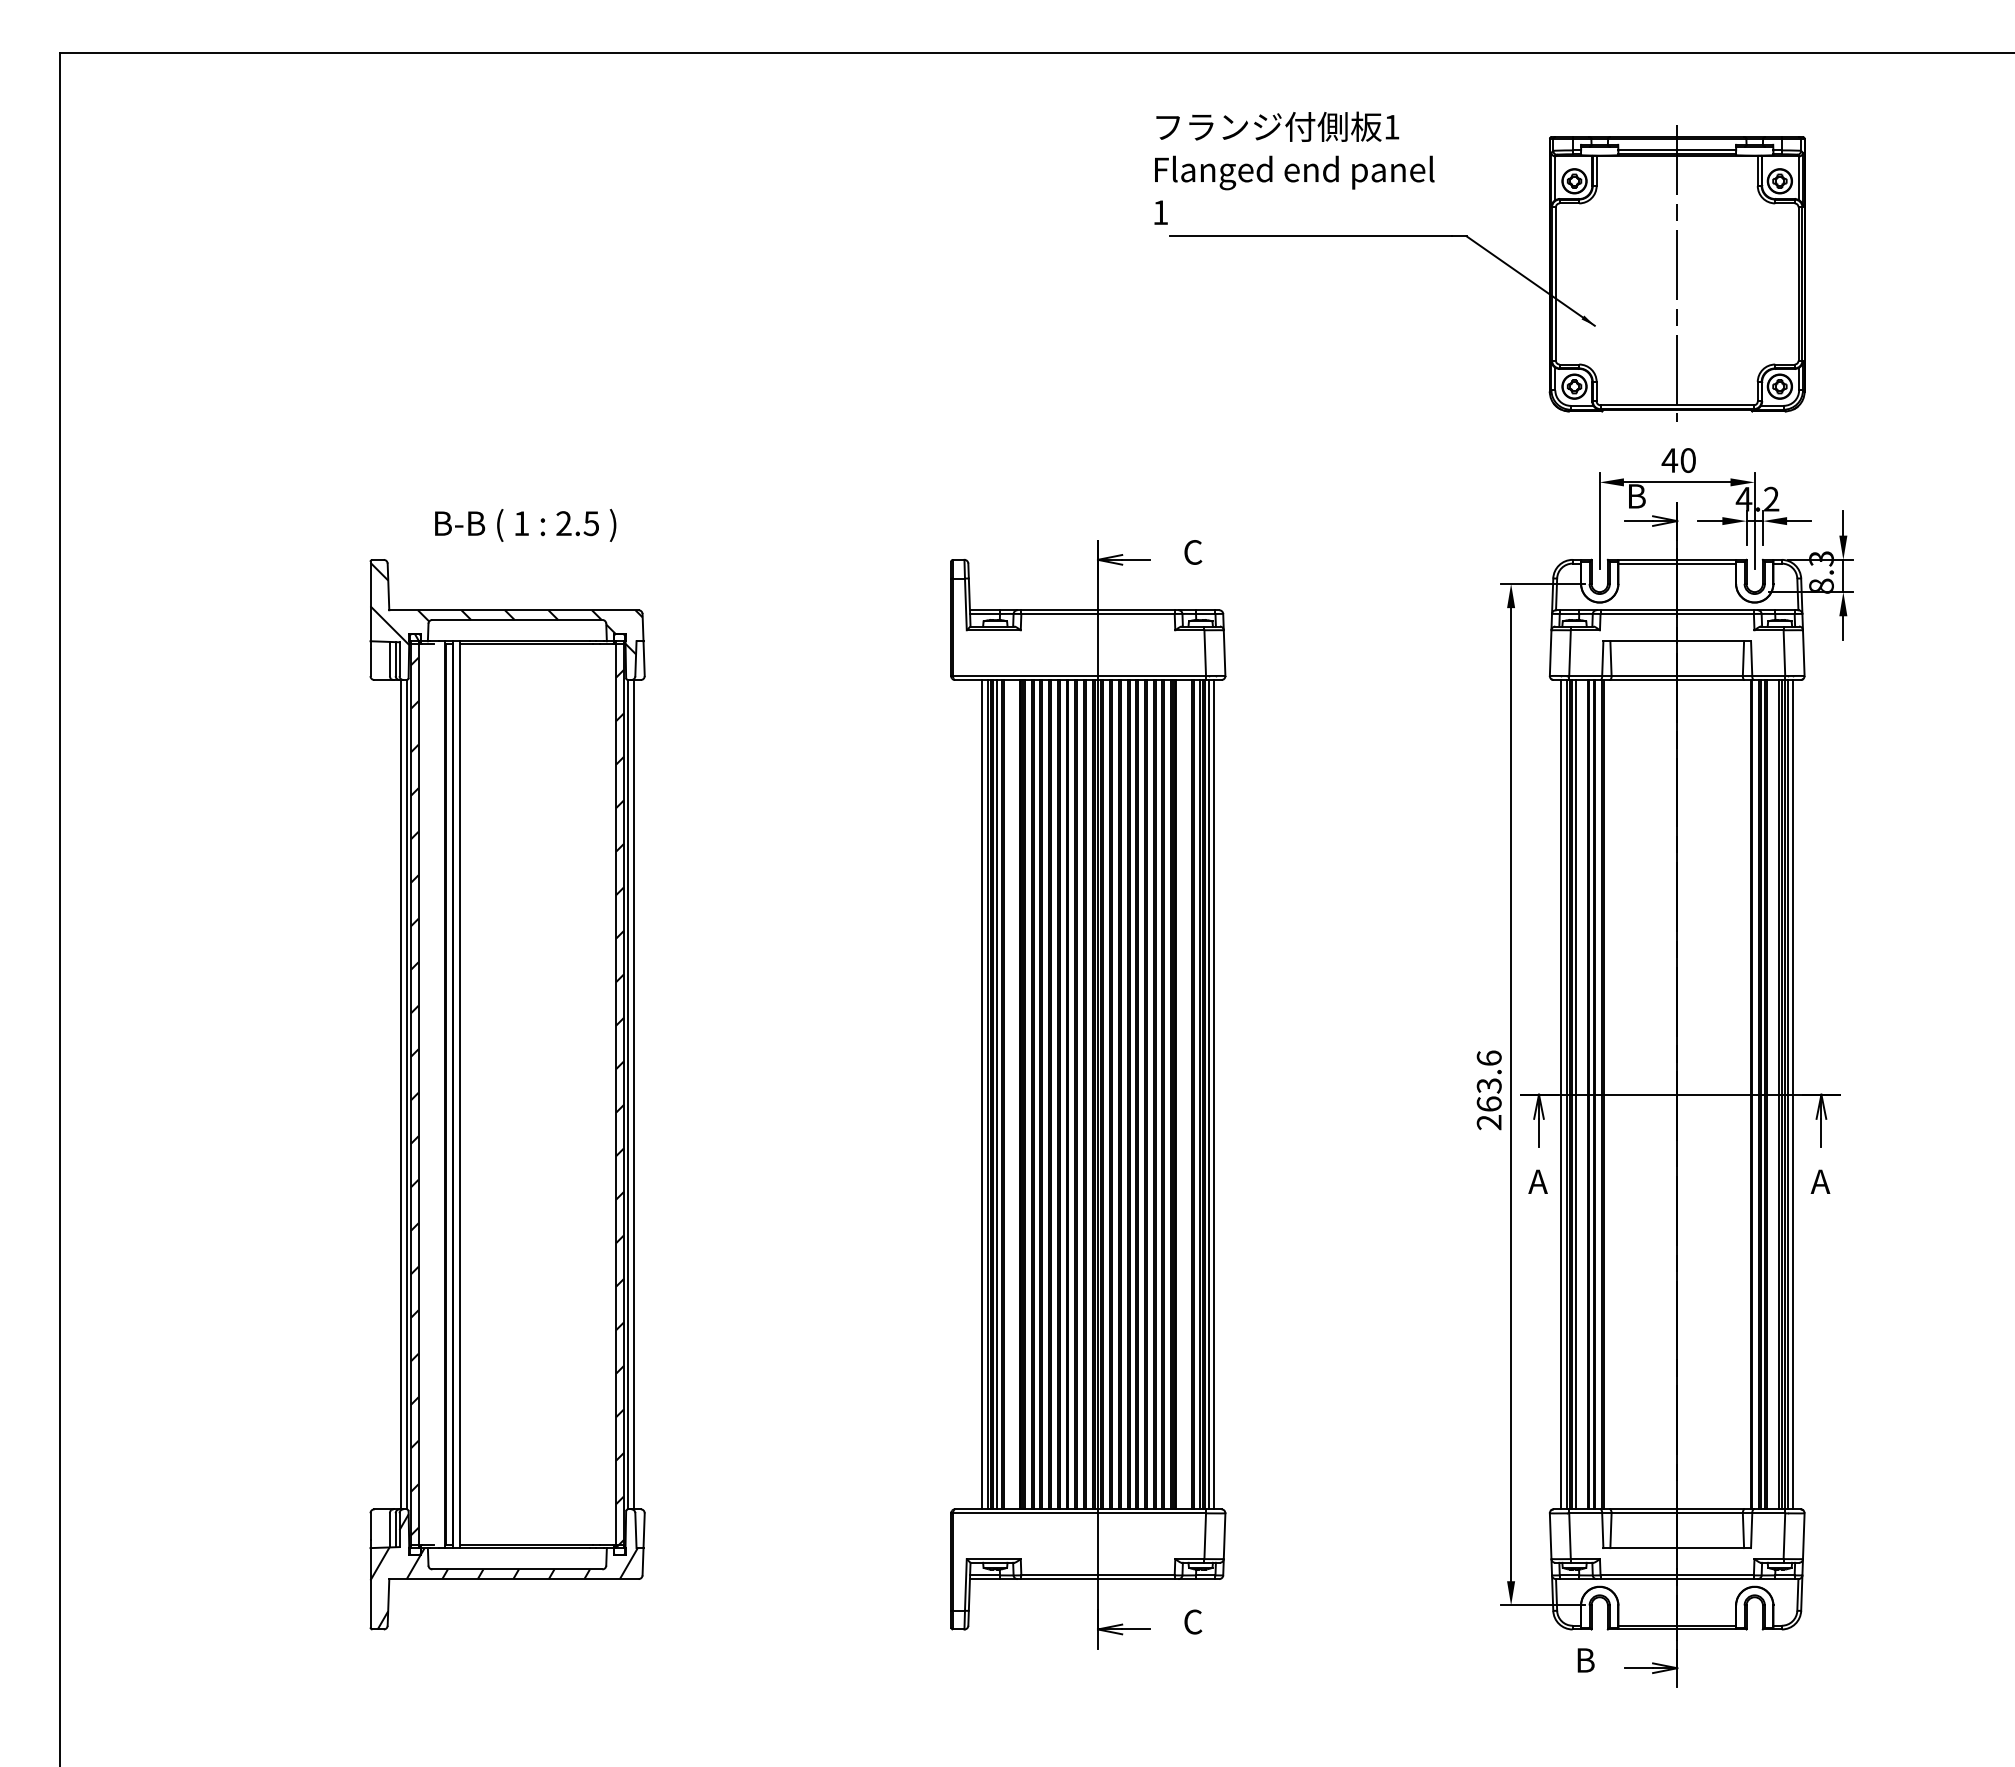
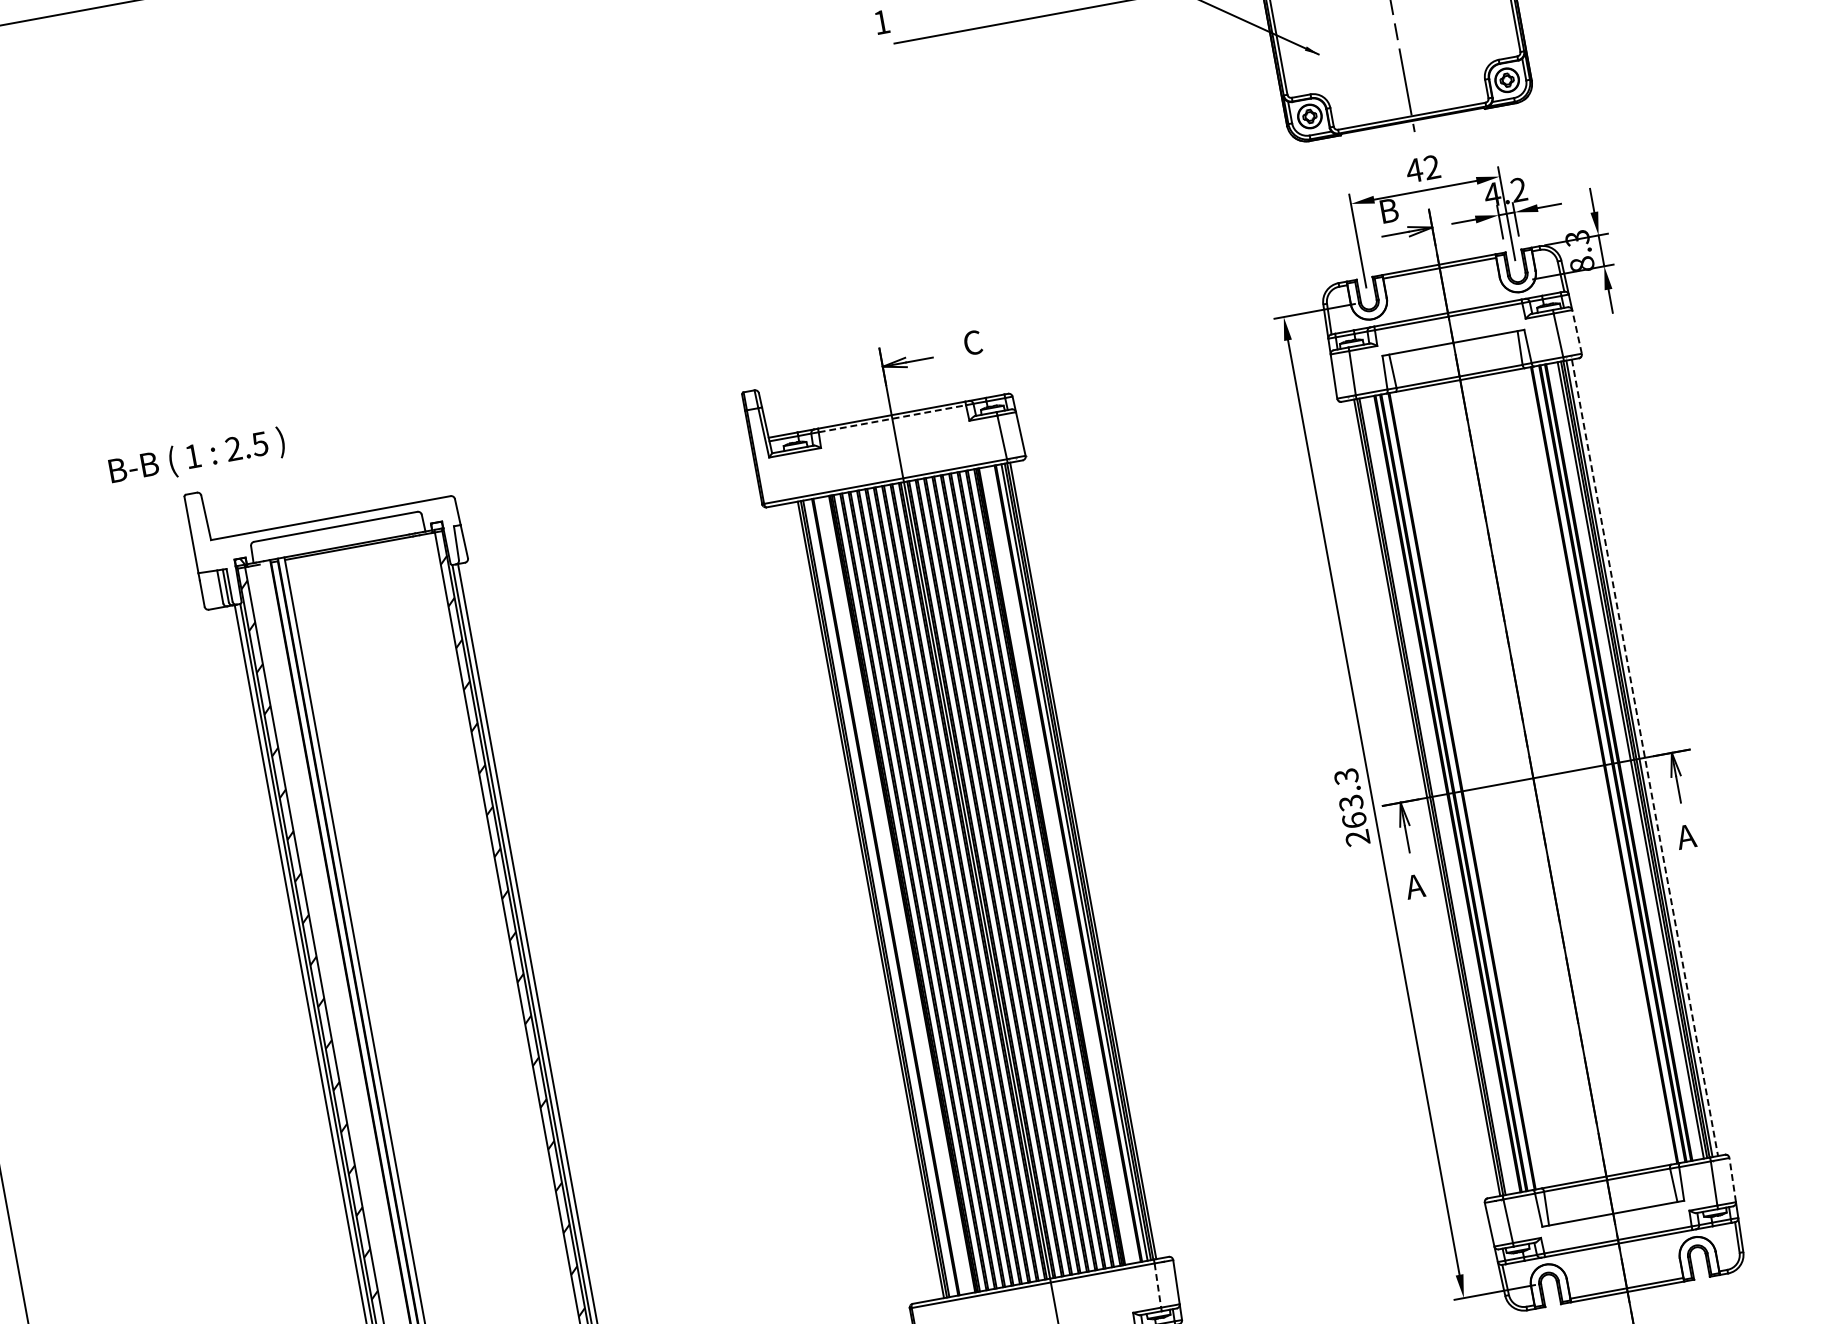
text: (1687, 460) -> (1431, 167), 40 -> 42
text: (525, 525) -> (197, 457), moved
hatch: (506, 608) -> (323, 517), removed
line: (1098, 614) -> (892, 419), solid -> dashed
line: (1803, 653) -> (1576, 332), solid -> dashed
text: (1488, 1058) -> (1345, 776), 263.6 -> 263.3
line: (981, 1094) -> (865, 900), removed
line: (996, 1094) -> (879, 898), removed
line: (1214, 1094) -> (1088, 859), removed
line: (1560, 1094) -> (1421, 798), removed
line: (1575, 1094) -> (1435, 796), removed
line: (1793, 1094) -> (1644, 757), solid -> dashed
line: (1205, 1536) -> (1158, 1285), solid -> dashed
line: (1803, 1536) -> (1732, 1180), solid -> dashed

